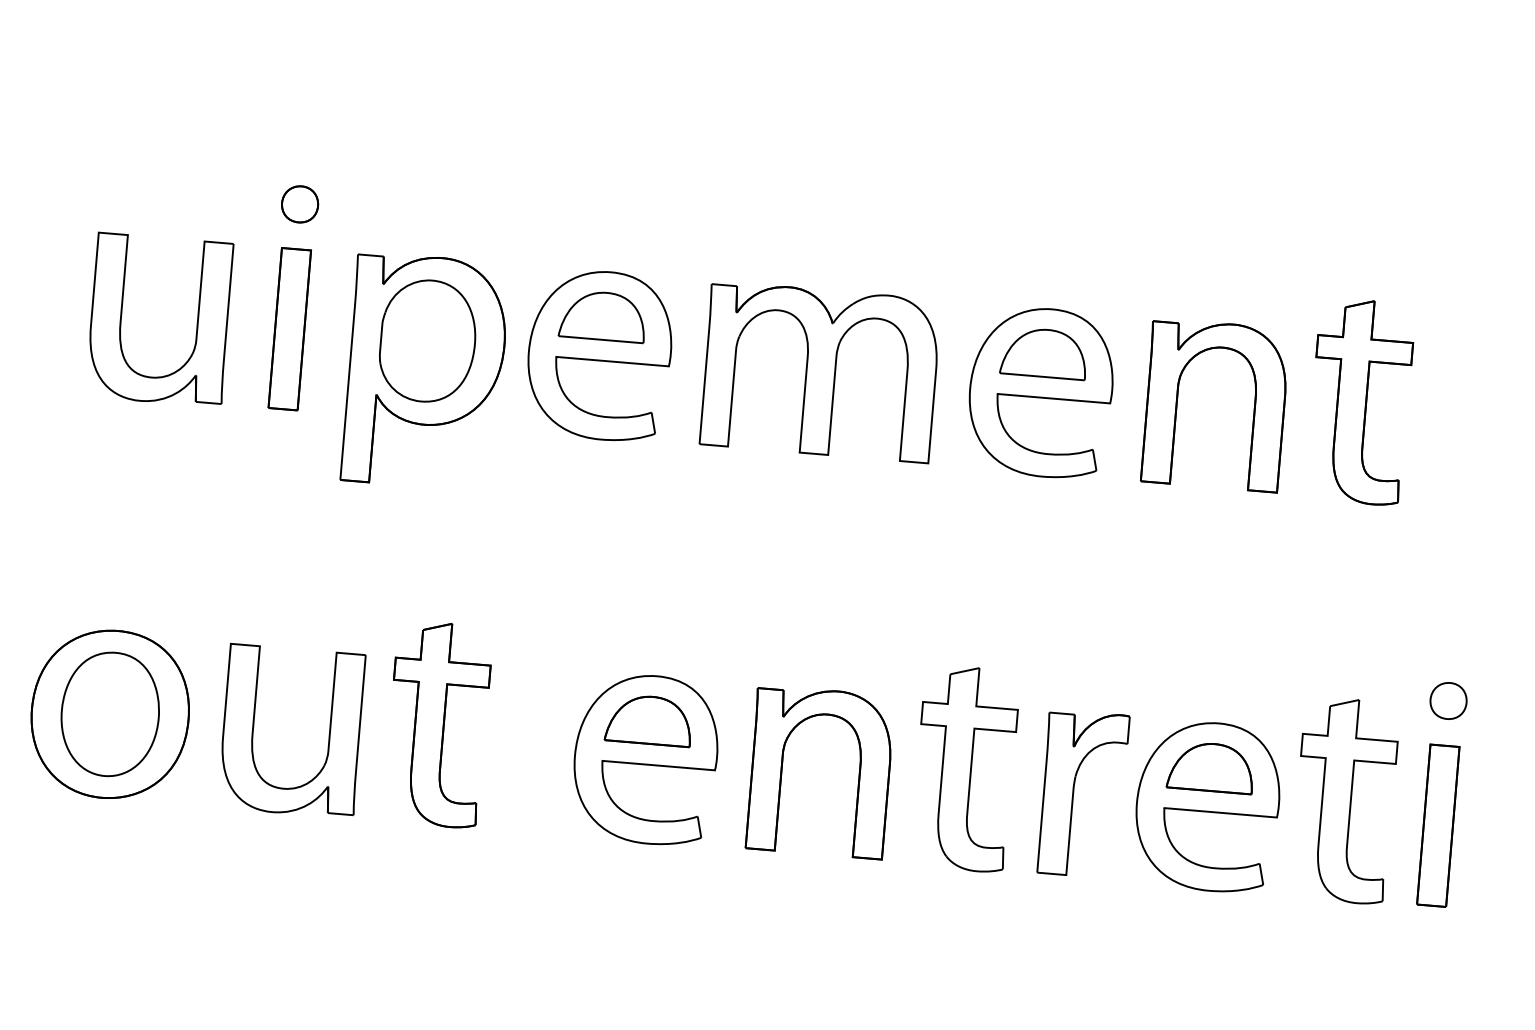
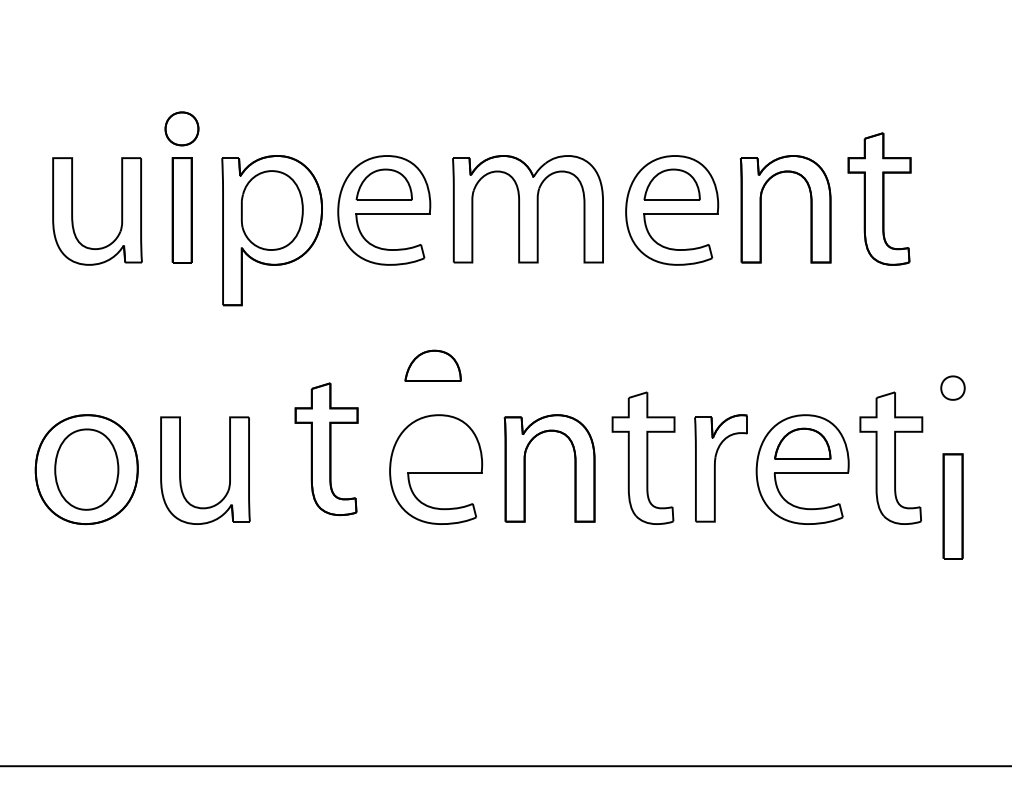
part: (299, 203) -> (181, 128), size x1.4
part: (648, 719) -> (432, 365), moved
part: (437, 723) -> (326, 448), moved
part: (1437, 825) -> (952, 506), moved

